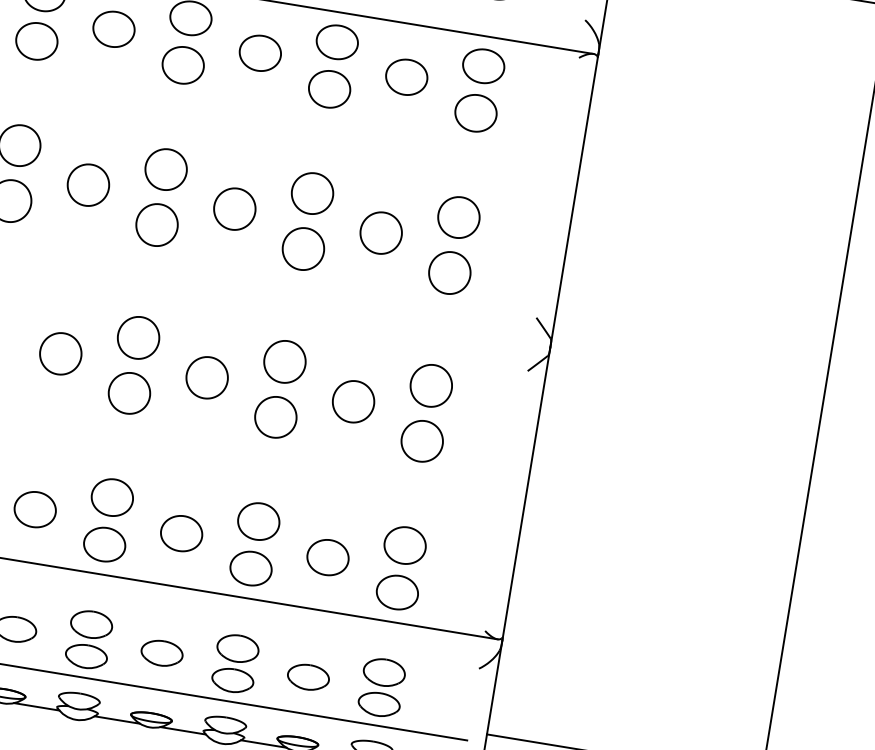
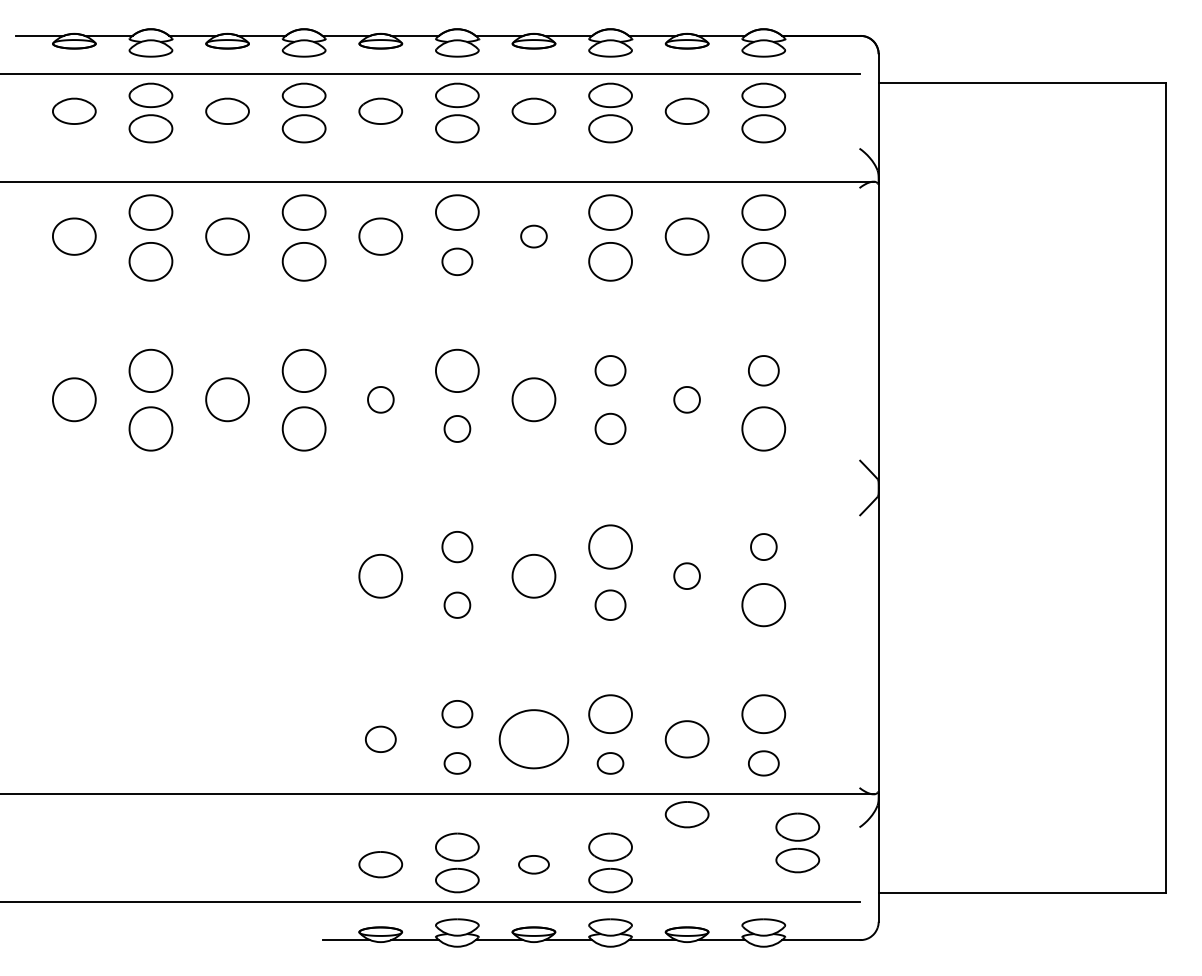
part: (259, 53) -> (533, 236), size x0.6
part: (183, 65) -> (457, 261), size x0.7
part: (88, 184) -> (380, 399), size x0.6
part: (312, 193) -> (610, 370), size x0.7
part: (458, 217) -> (763, 370), size x0.7
part: (157, 224) -> (457, 428), size x0.6
part: (380, 232) -> (686, 399), size x0.6
part: (303, 248) -> (610, 428), size x0.7
part: (138, 337) -> (457, 546), size x0.7
part: (431, 385) -> (763, 546), size x0.6
part: (129, 393) -> (457, 605), size x0.6
part: (353, 400) -> (686, 575), size x0.6
part: (275, 417) -> (610, 605), size x0.7
part: (112, 496) -> (457, 713), size x0.7
part: (35, 509) -> (380, 739), size x0.7
part: (181, 533) -> (533, 739), size x1.6
part: (104, 544) -> (457, 763), size x0.6
part: (251, 568) -> (610, 763), size x0.6
part: (397, 592) -> (763, 763), size x0.7
part: (161, 653) -> (533, 864), size x0.7
part: (307, 677) -> (686, 814), moved
part: (381, 687) -> (797, 842), moved

